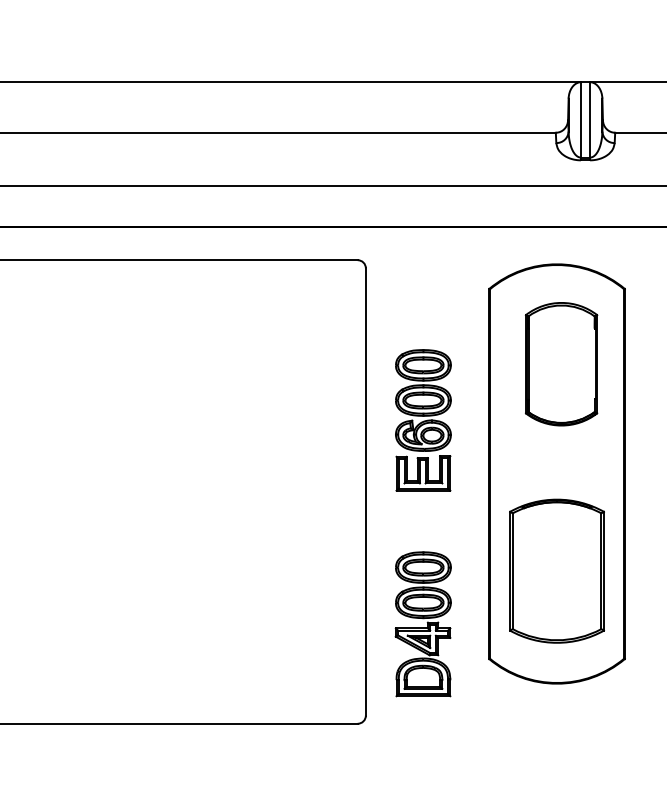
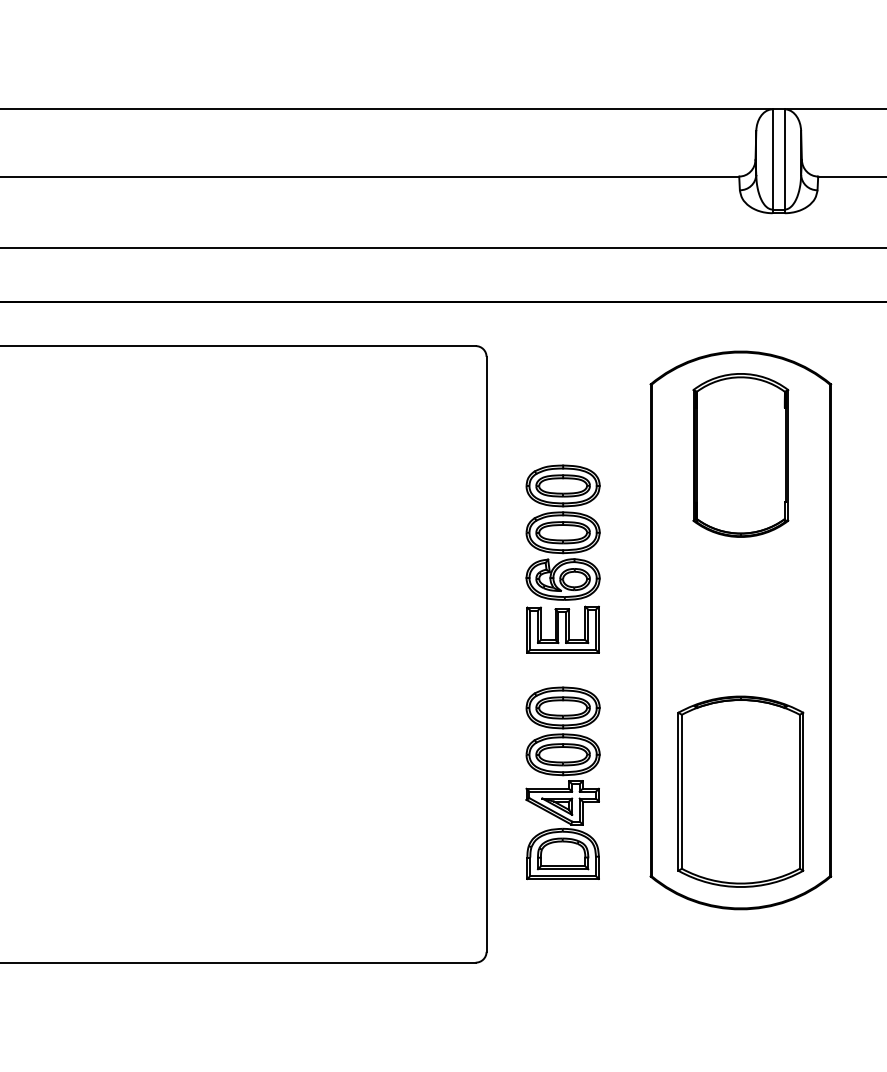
part: (561, 364) -> (740, 455), moved
part: (556, 571) -> (740, 791), moved
part: (422, 624) -> (562, 783), moved

